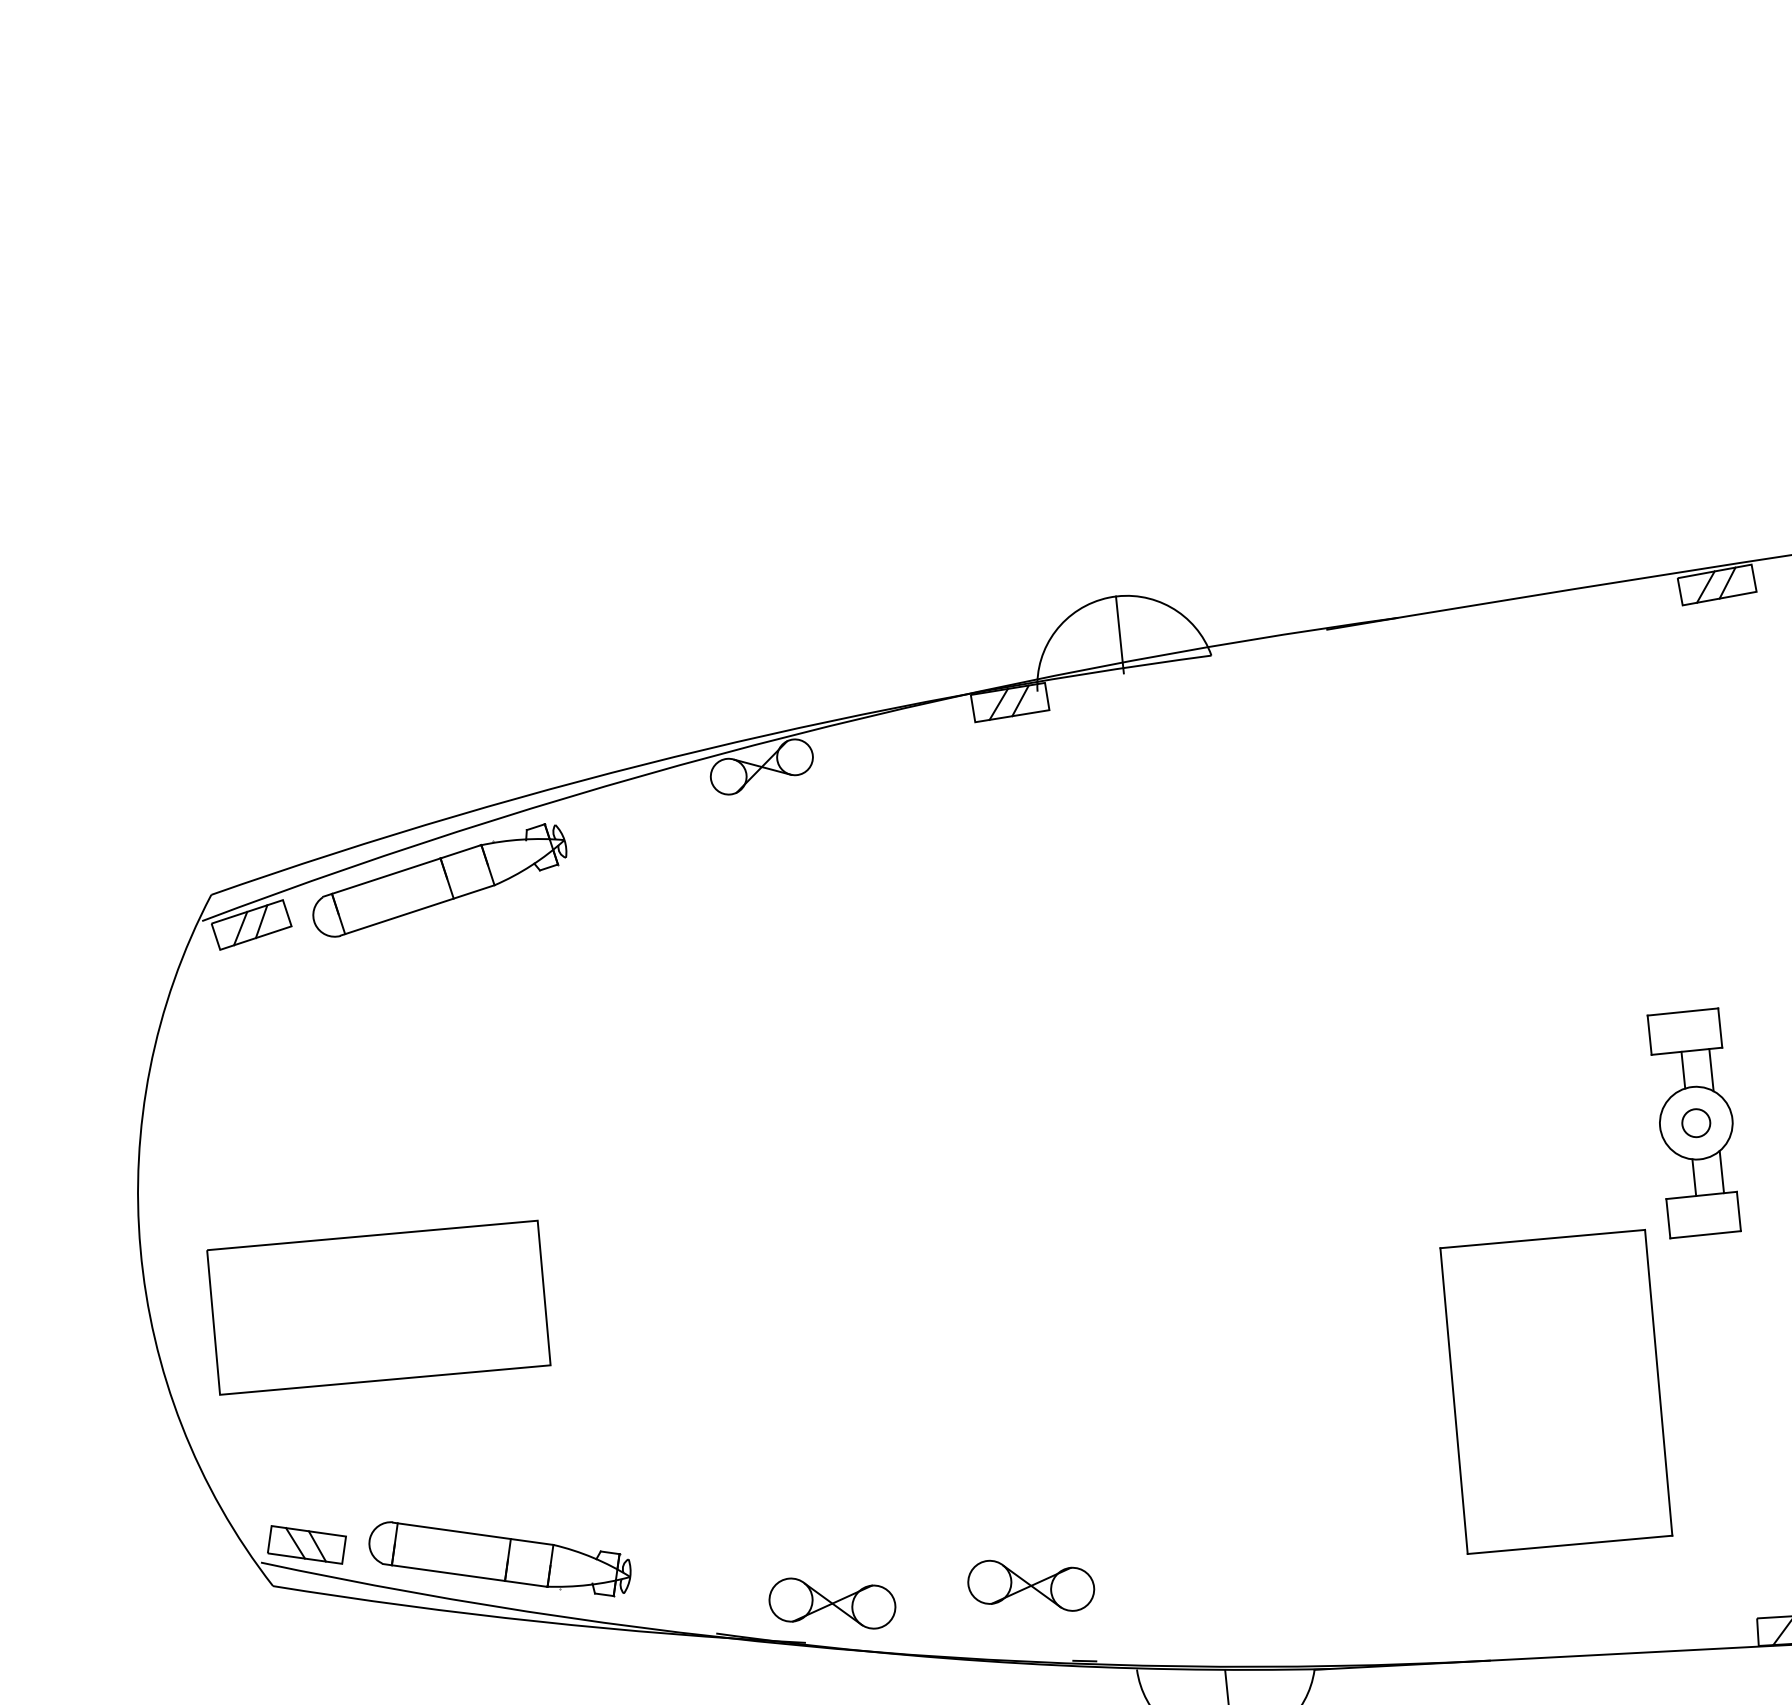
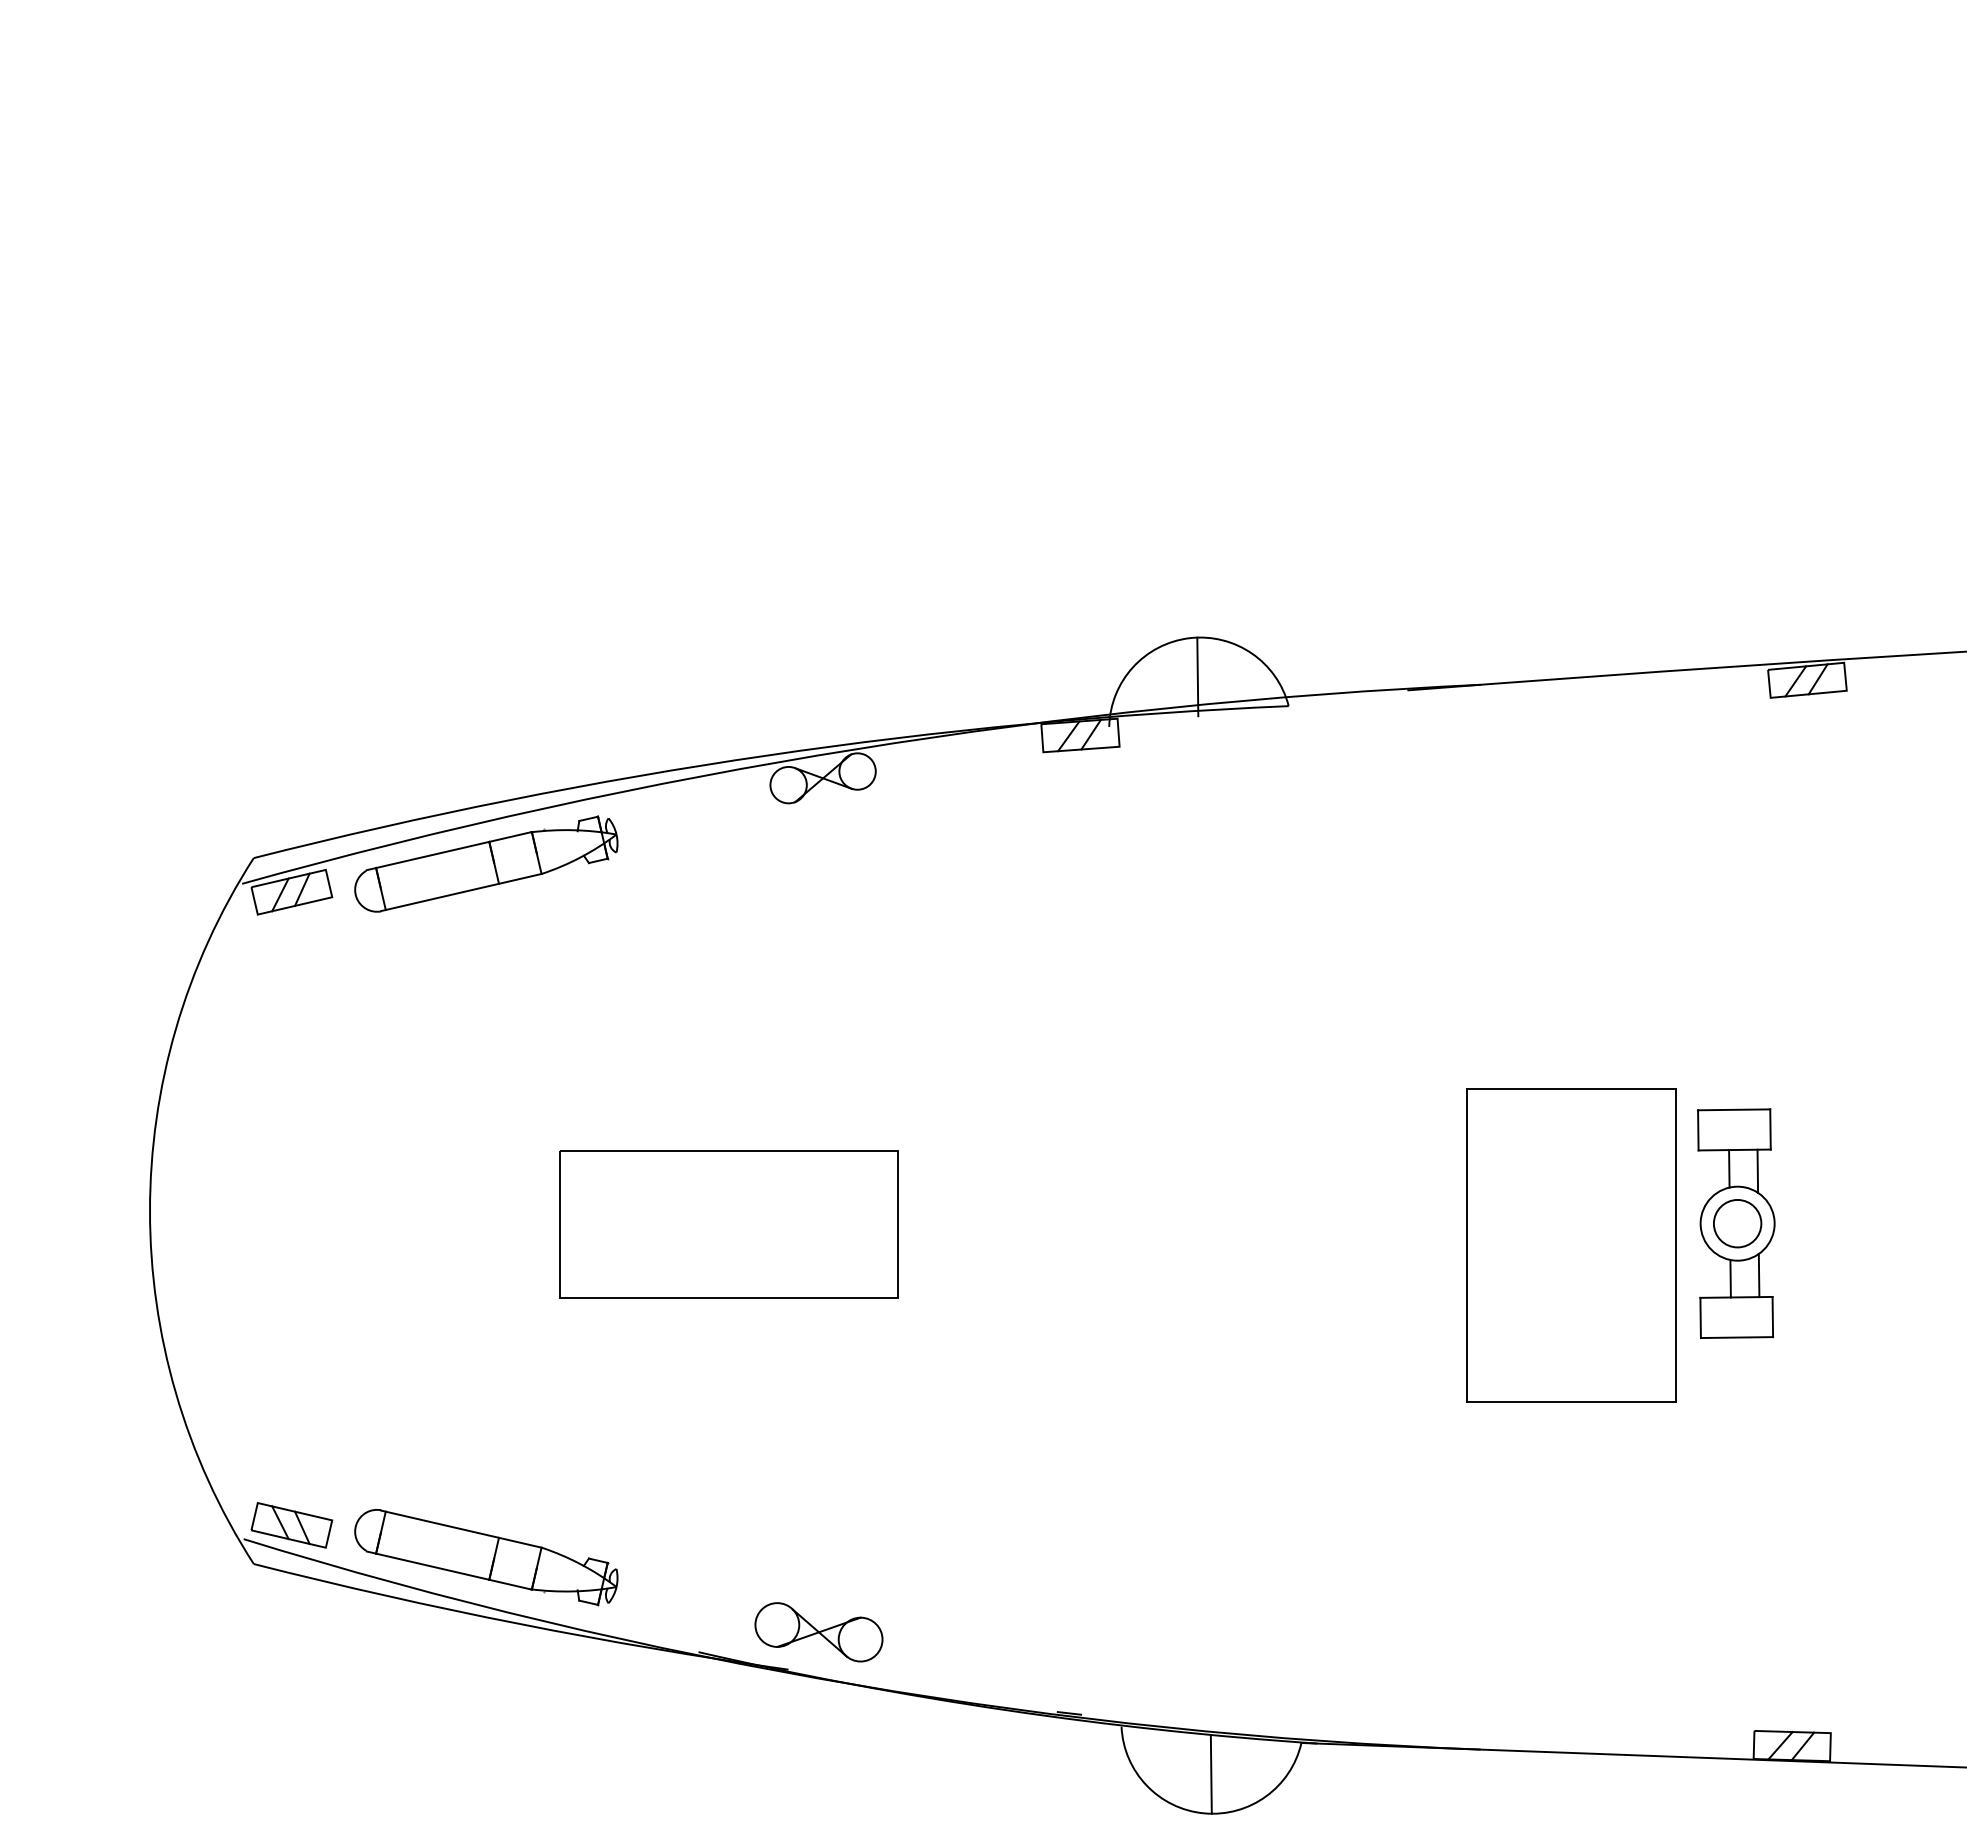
circle: (1696, 1123) -> (1737, 1223), size x1.67
part: (378, 1307) -> (728, 1224), moved
part: (1556, 1392) -> (1571, 1245), moved
part: (1030, 1586) -> (1021, 1632), removed

